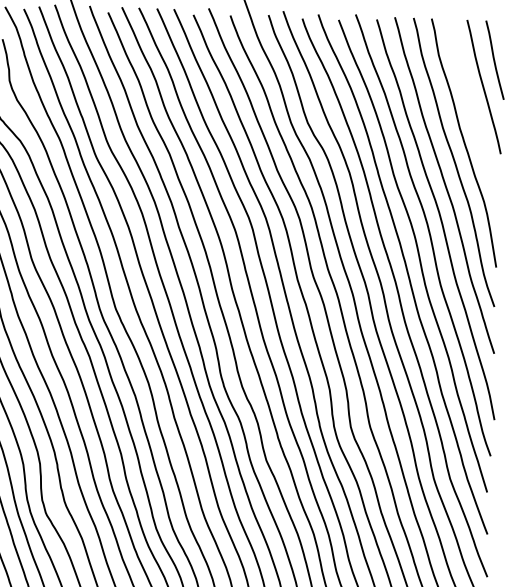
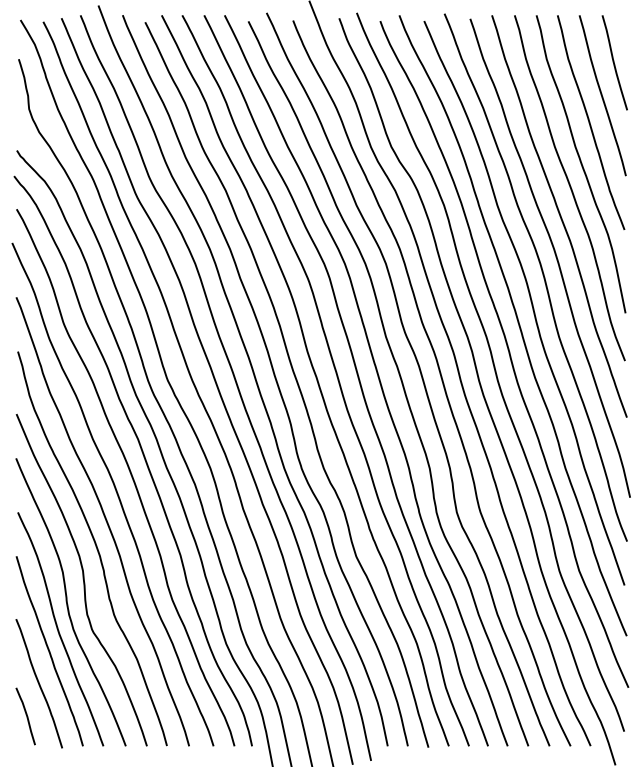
curve: (473, 108) -> (590, 122), added

